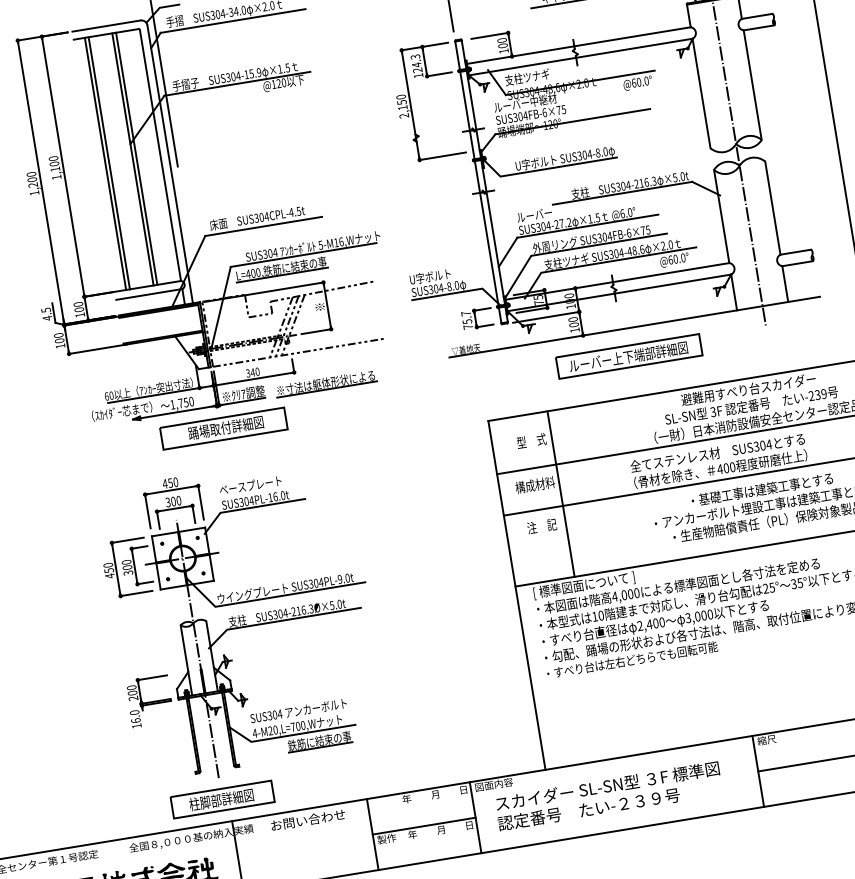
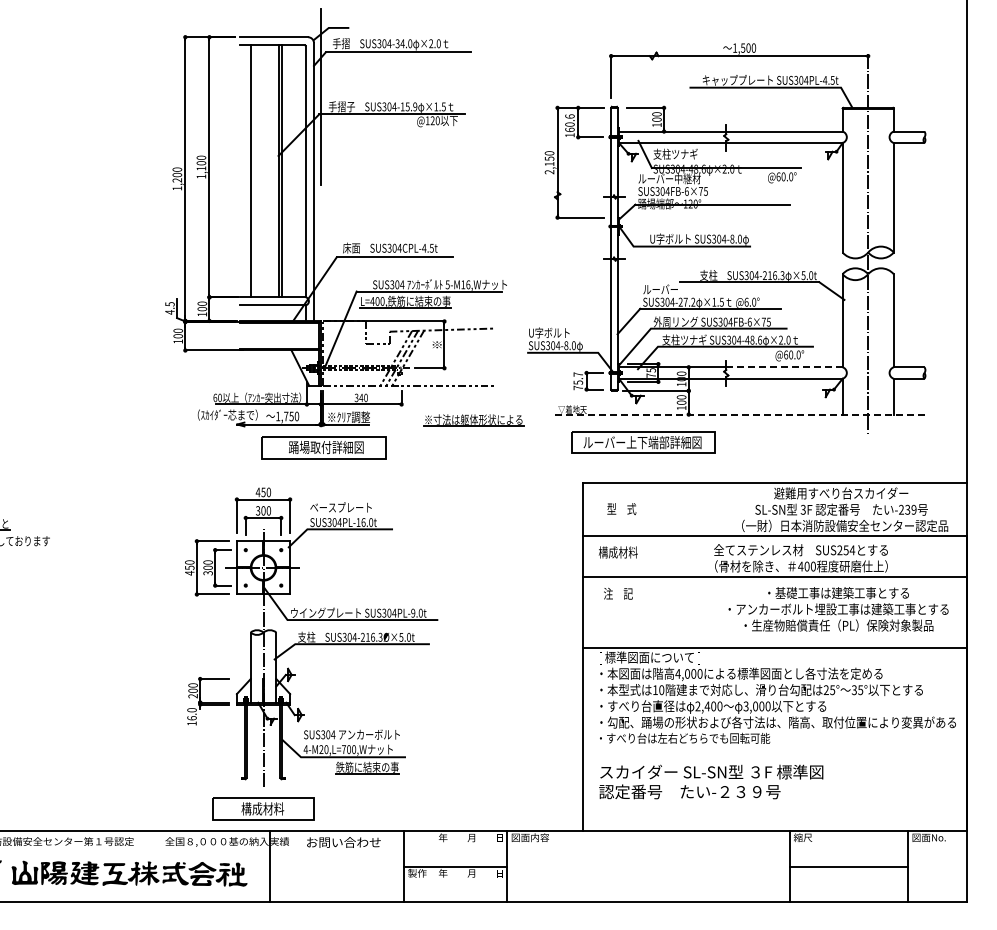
text: (416, 63) -> (569, 123), 124.3 -> 160.6
line: (108, 163) -> (254, 171), removed
line: (671, 272) -> (784, 367), solid -> dashed
line: (634, 327) -> (740, 414), solid -> dashed
part: (629, 356) -> (643, 442), moved
part: (325, 383) -> (473, 420), moved
text: (759, 446) -> (842, 550), SUS304 -> SUS254
line: (560, 494) -> (641, 565), removed
text: (608, 795) -> (711, 781), moved
text: (221, 799) -> (262, 808), 柱脚部詳細図 -> 構成材料

